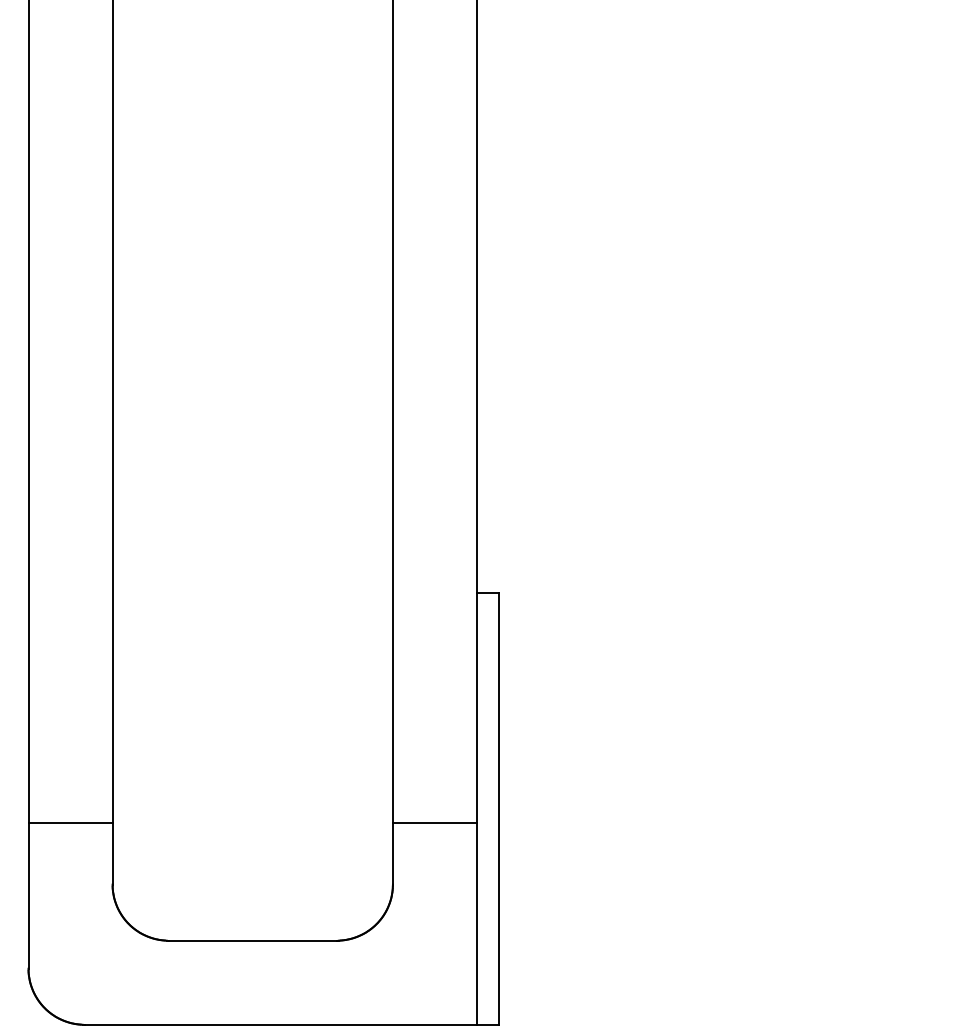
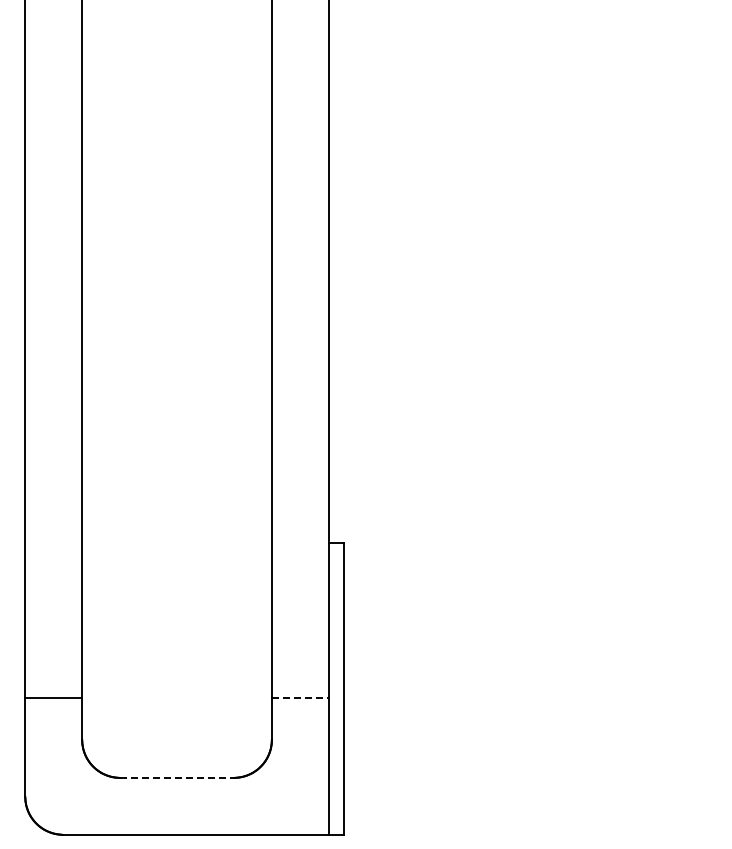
line: (435, 823) -> (300, 698), solid -> dashed
line: (253, 940) -> (177, 777), solid -> dashed

